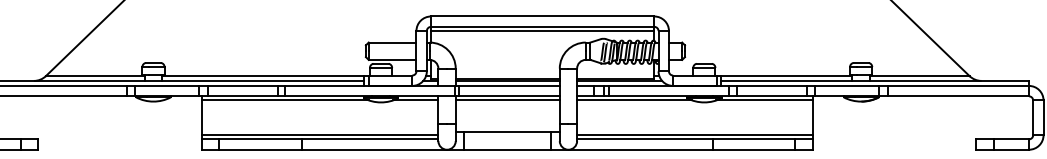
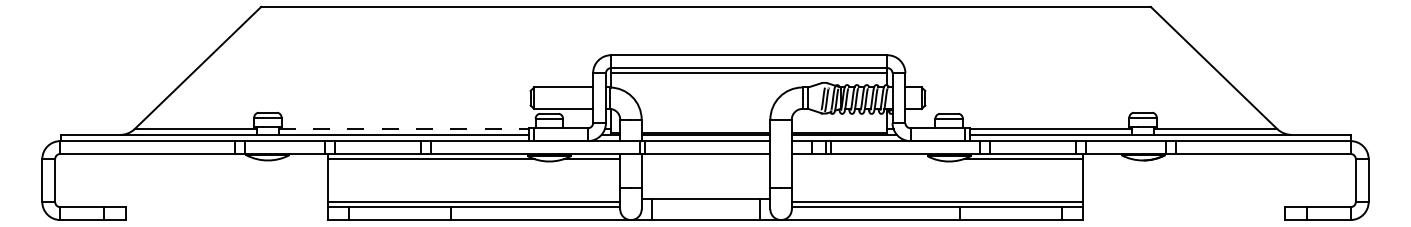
line: (263, 75) -> (404, 128), solid -> dashed
line: (507, 100) -> (705, 159), removed
line: (634, 100) -> (862, 159), removed

